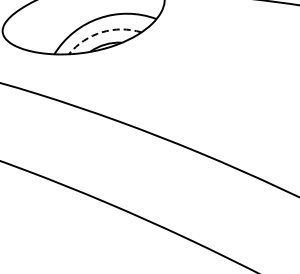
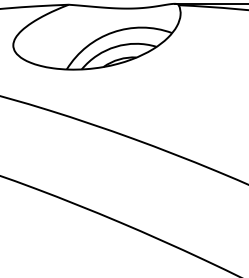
arc: (101, 32) -> (115, 46), dashed -> solid

